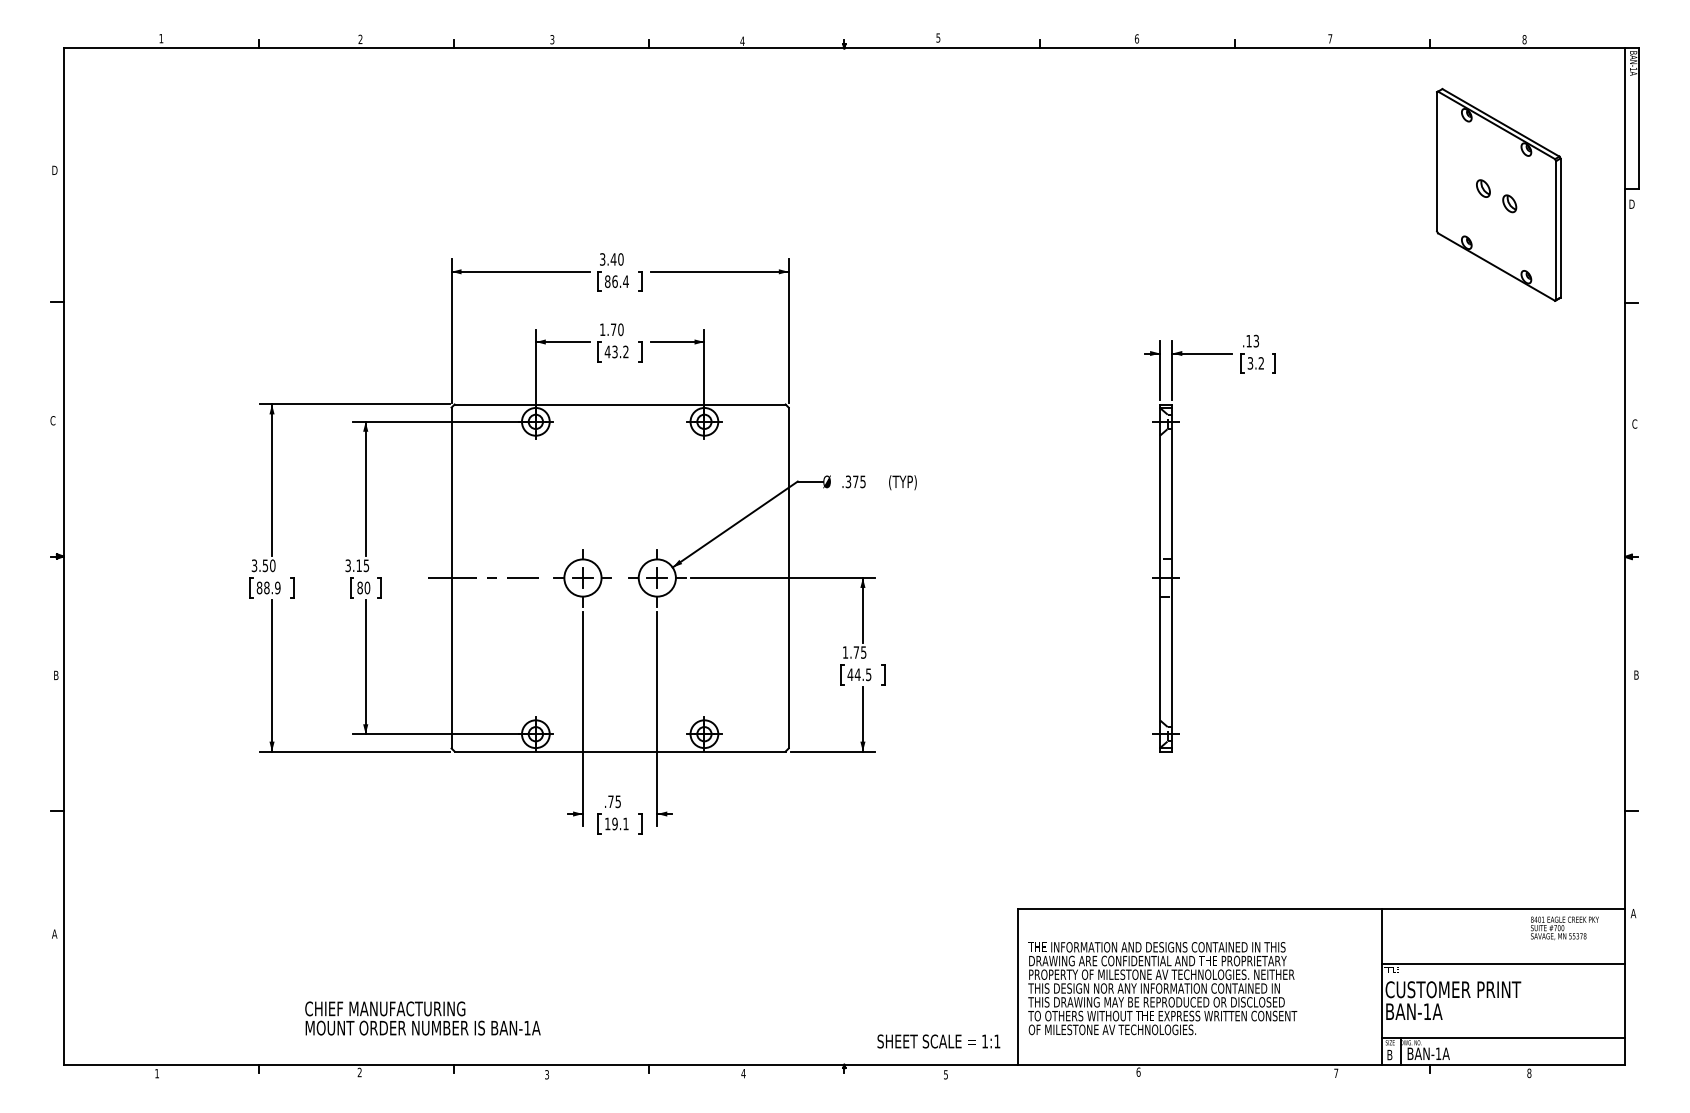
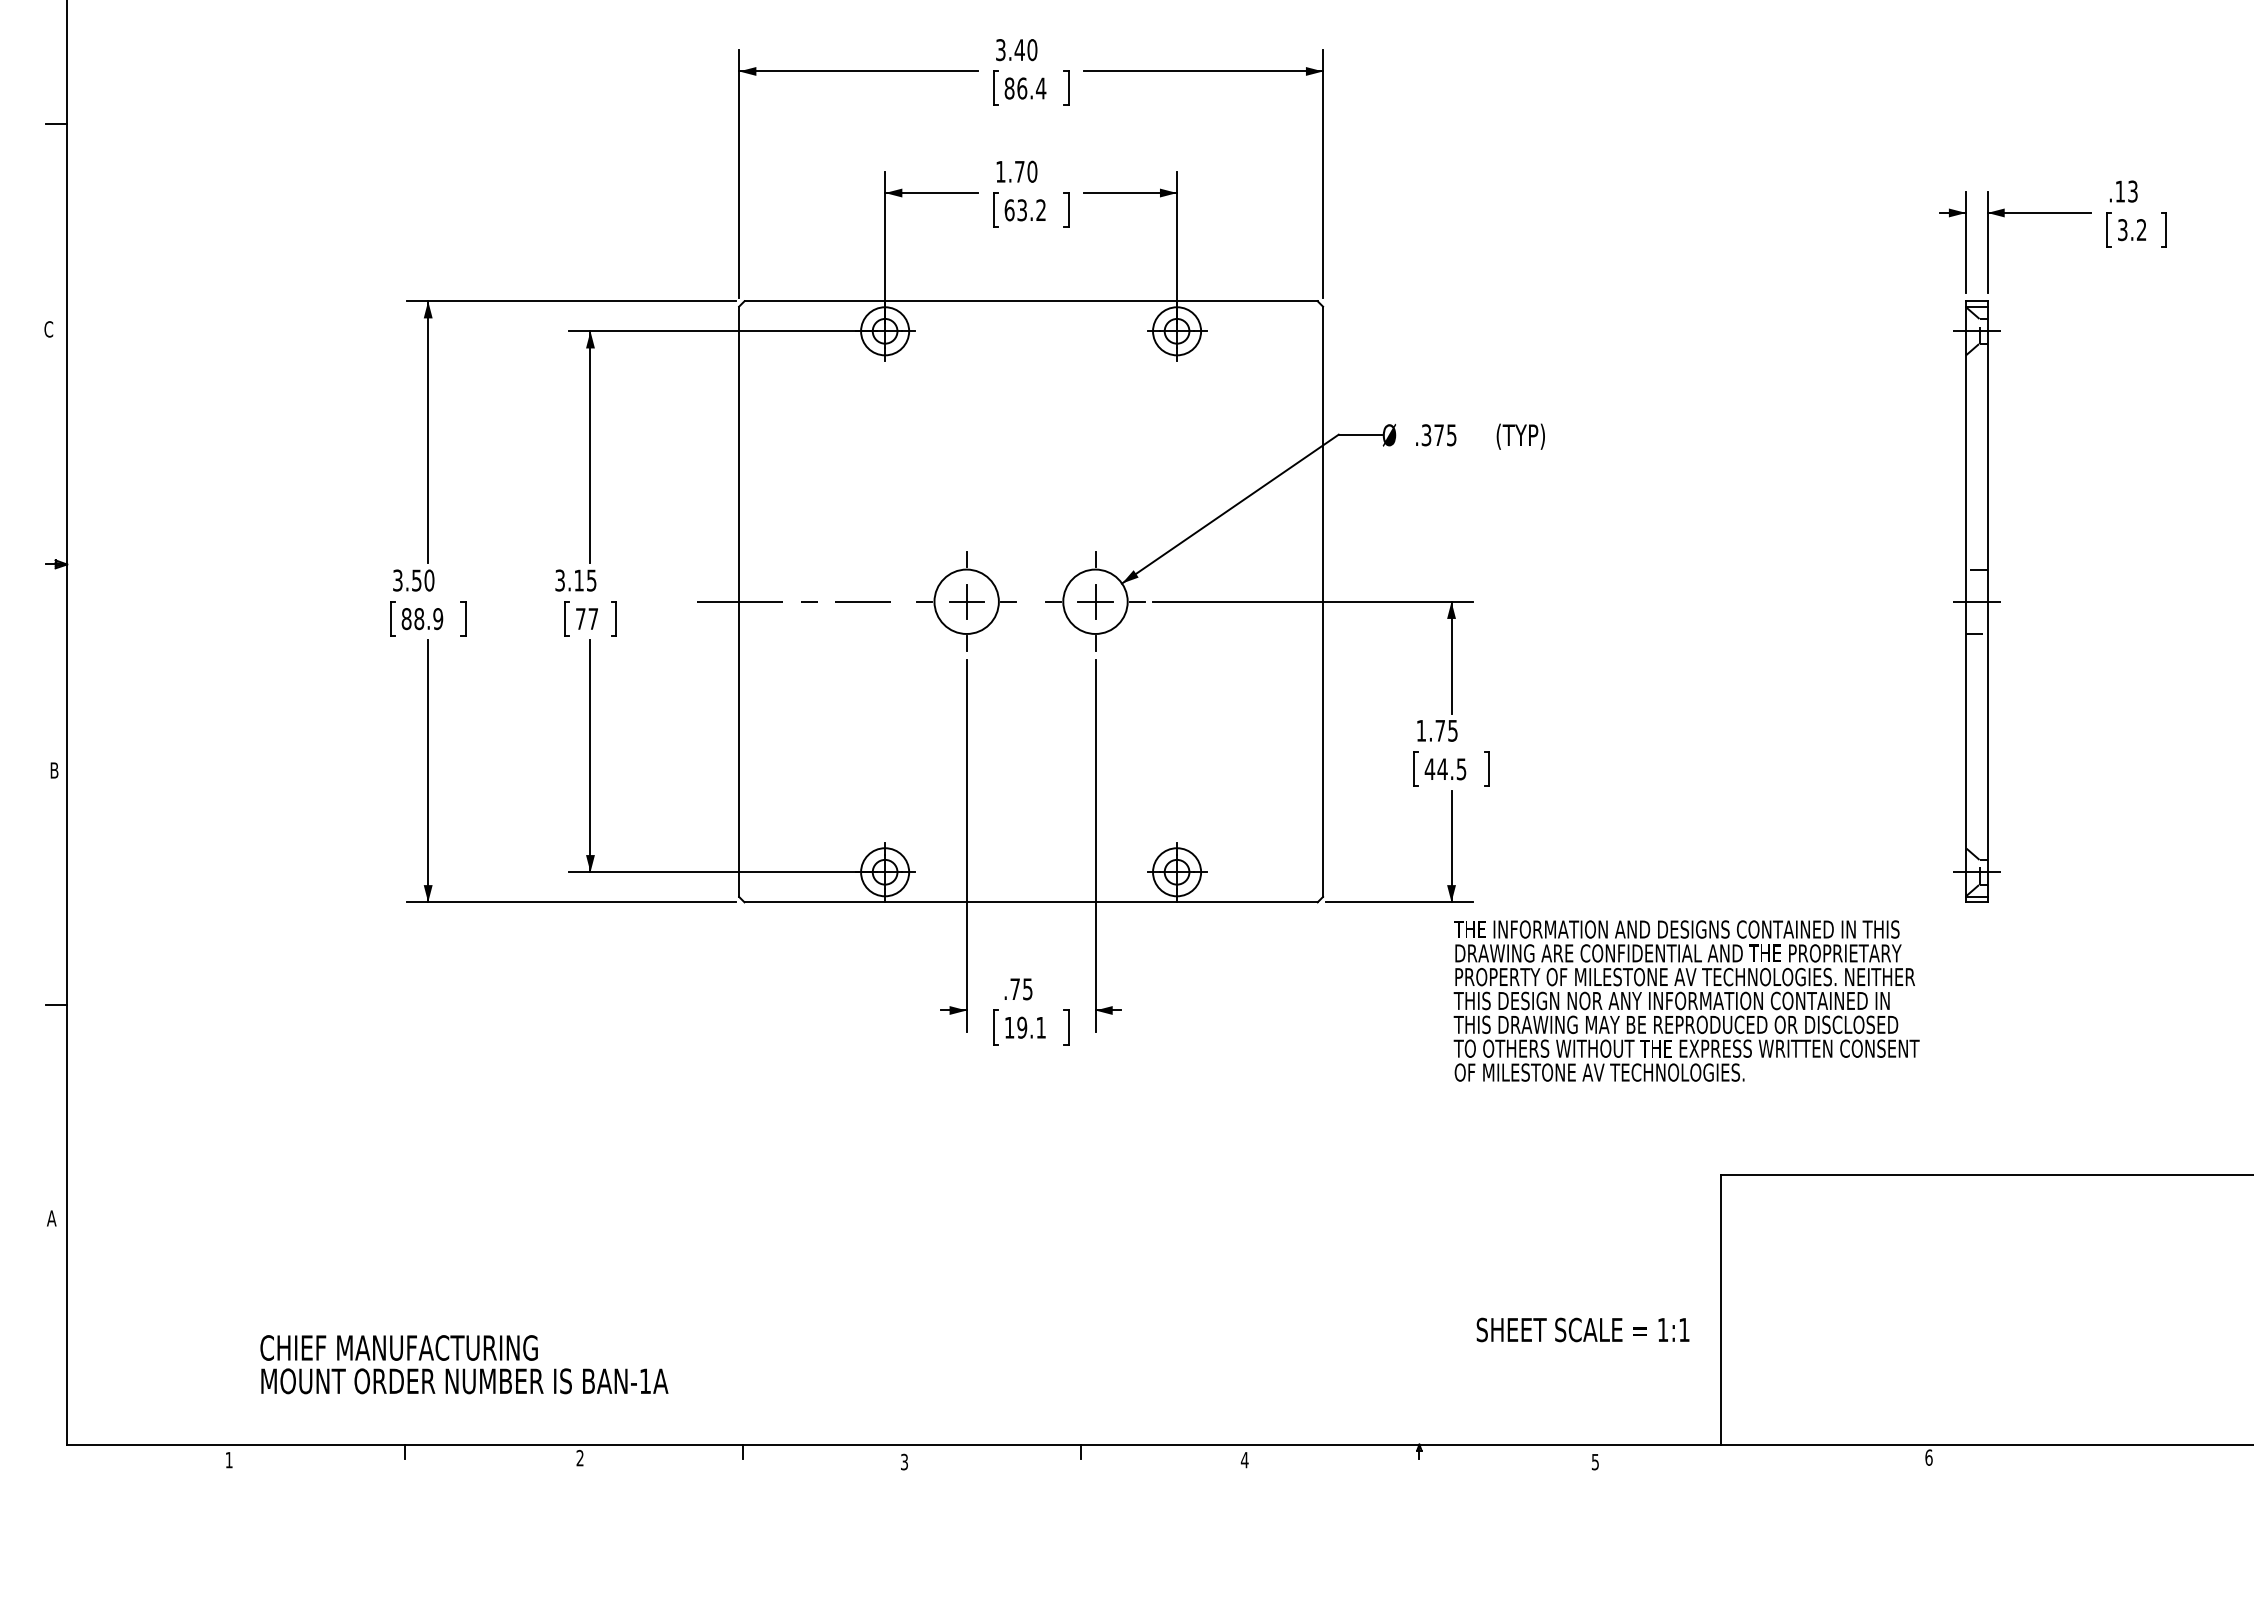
text: (607, 351) -> (1009, 209), 43.2 -> 63.2
text: (363, 587) -> (586, 618), 80 -> 77
text: (1162, 988) -> (1686, 1000), moved
text: (422, 1018) -> (463, 1364), moved
text: (938, 1041) -> (1582, 1329), moved

